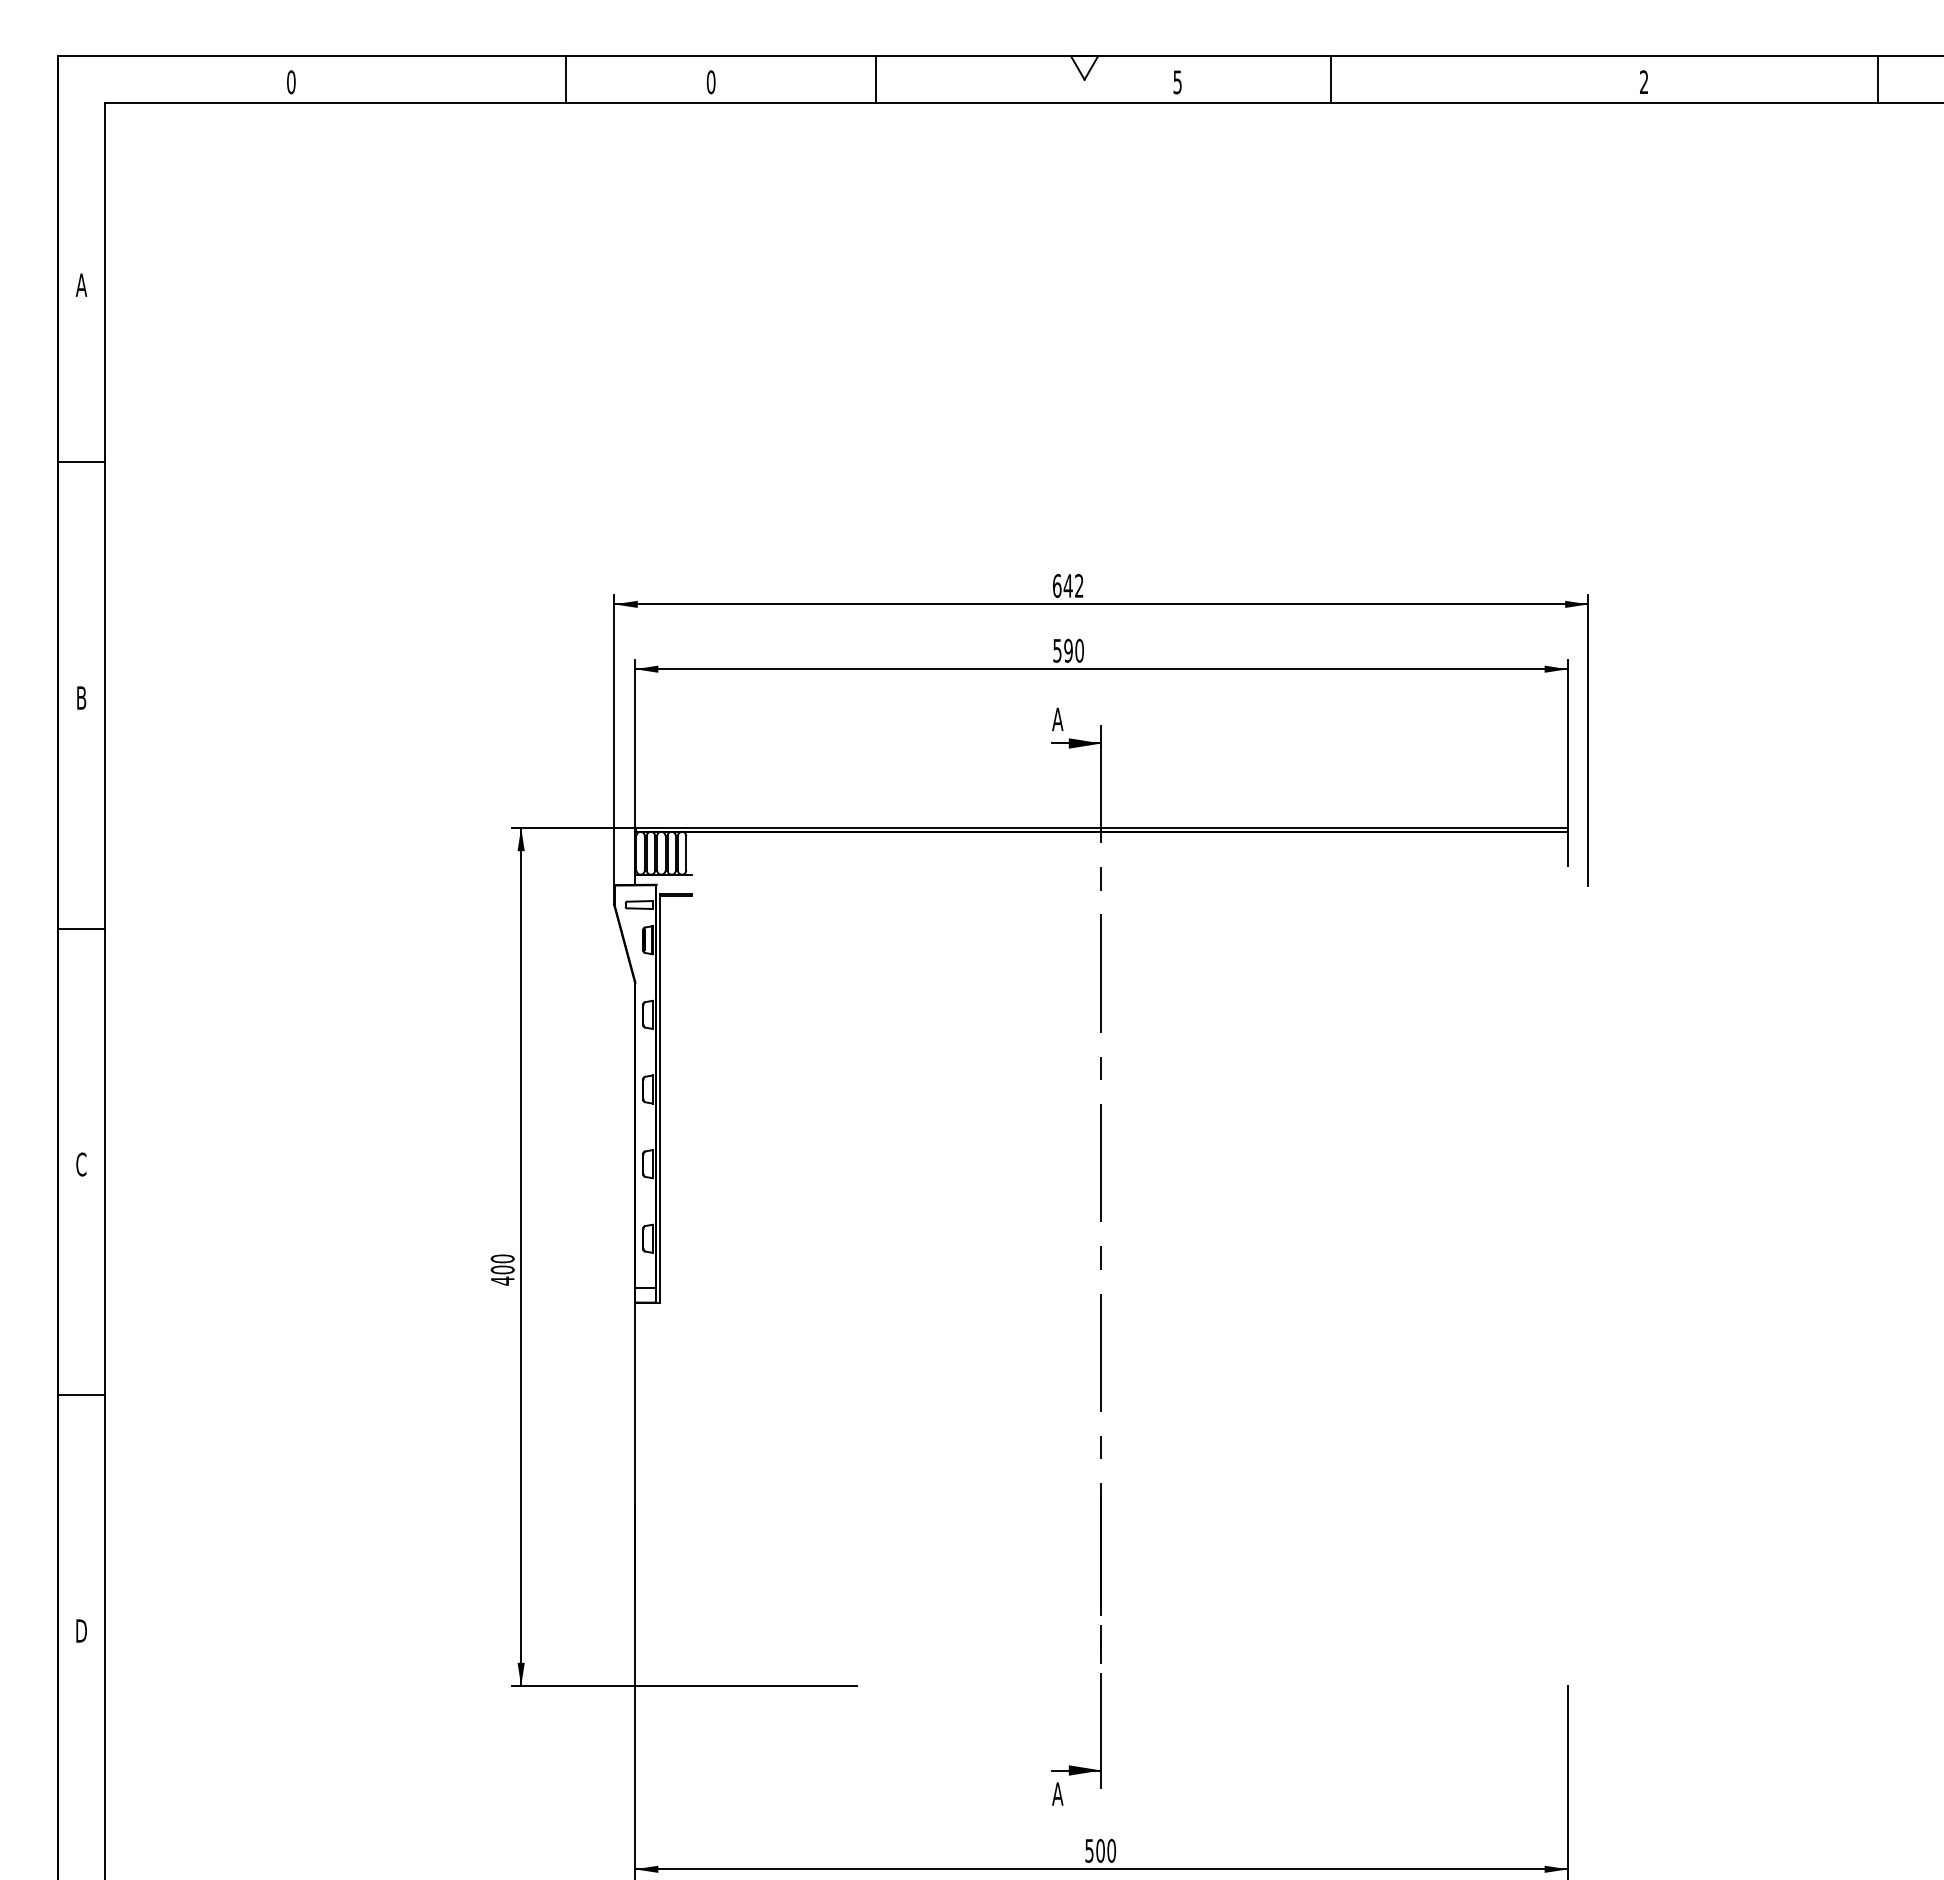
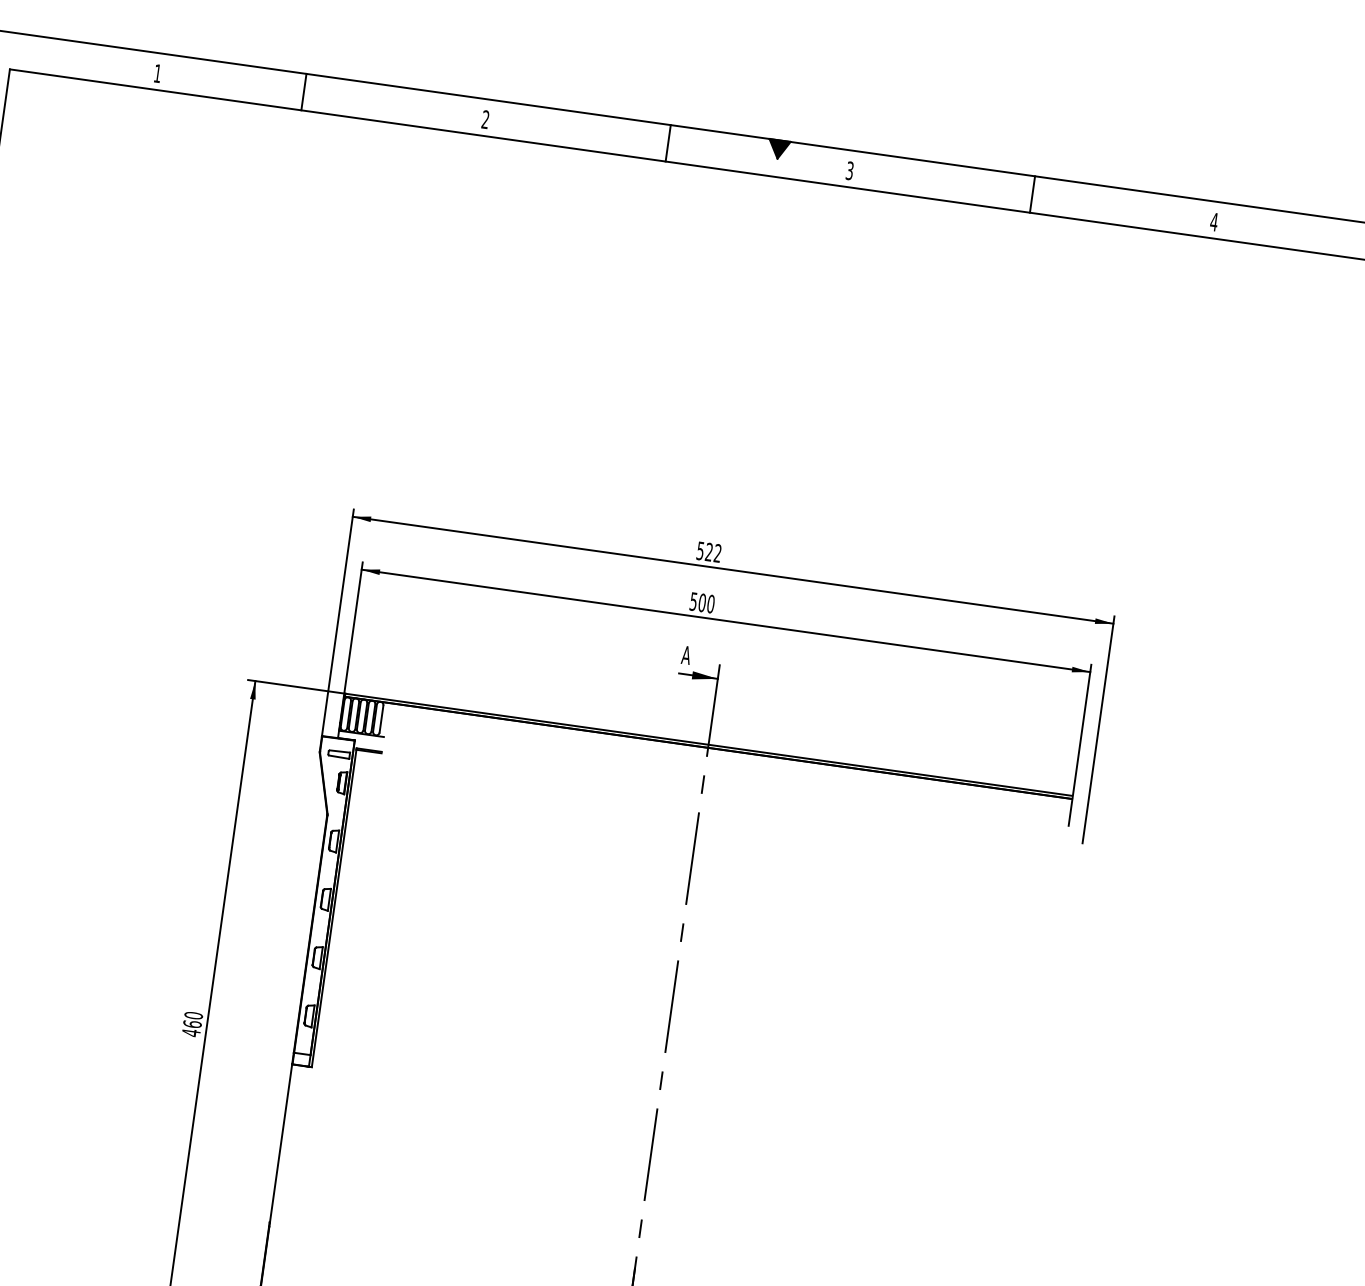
fill: (1084, 67) -> (778, 149), added
line: (566, 79) -> (304, 91), moved
line: (875, 79) -> (668, 143), moved
line: (1331, 79) -> (1032, 194), moved
text: (1177, 81) -> (849, 170), 5 -> 3
text: (1643, 81) -> (1213, 221), 2 -> 4
text: (291, 82) -> (157, 73), 0 -> 1
text: (710, 82) -> (485, 119), 0 -> 2
text: (1062, 585) -> (704, 551), 642 -> 522
text: (1068, 650) -> (702, 602), 590 -> 500
text: (502, 1269) -> (192, 1023), 400 -> 460

